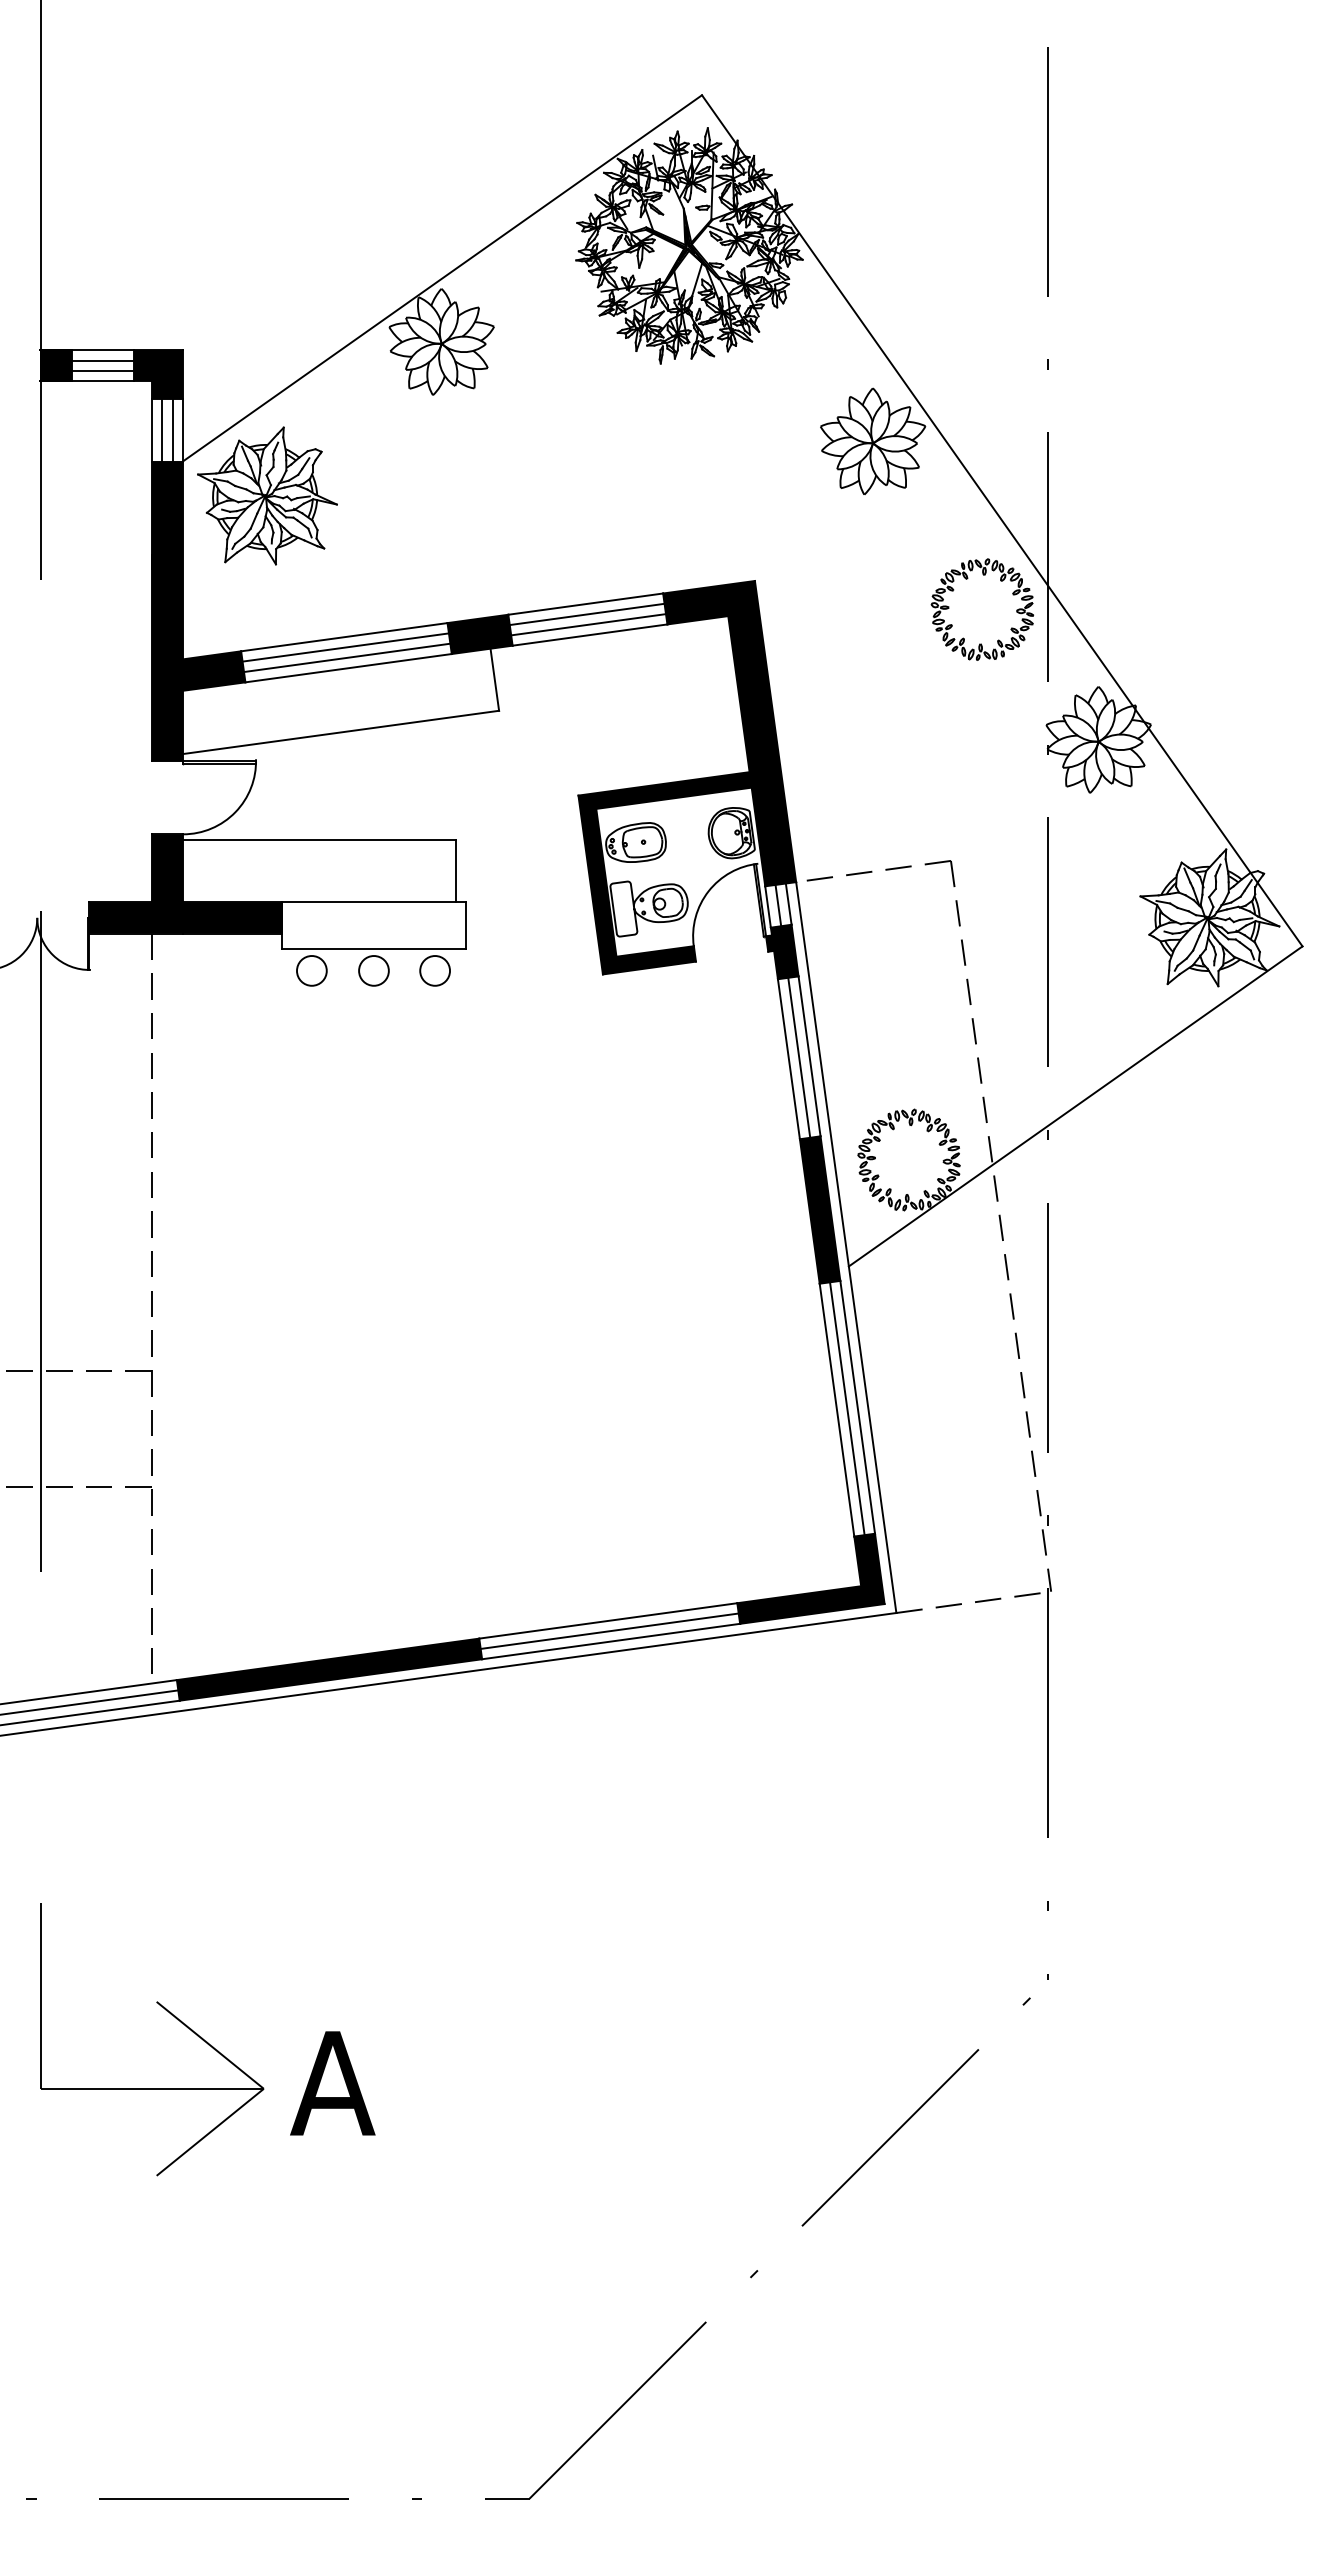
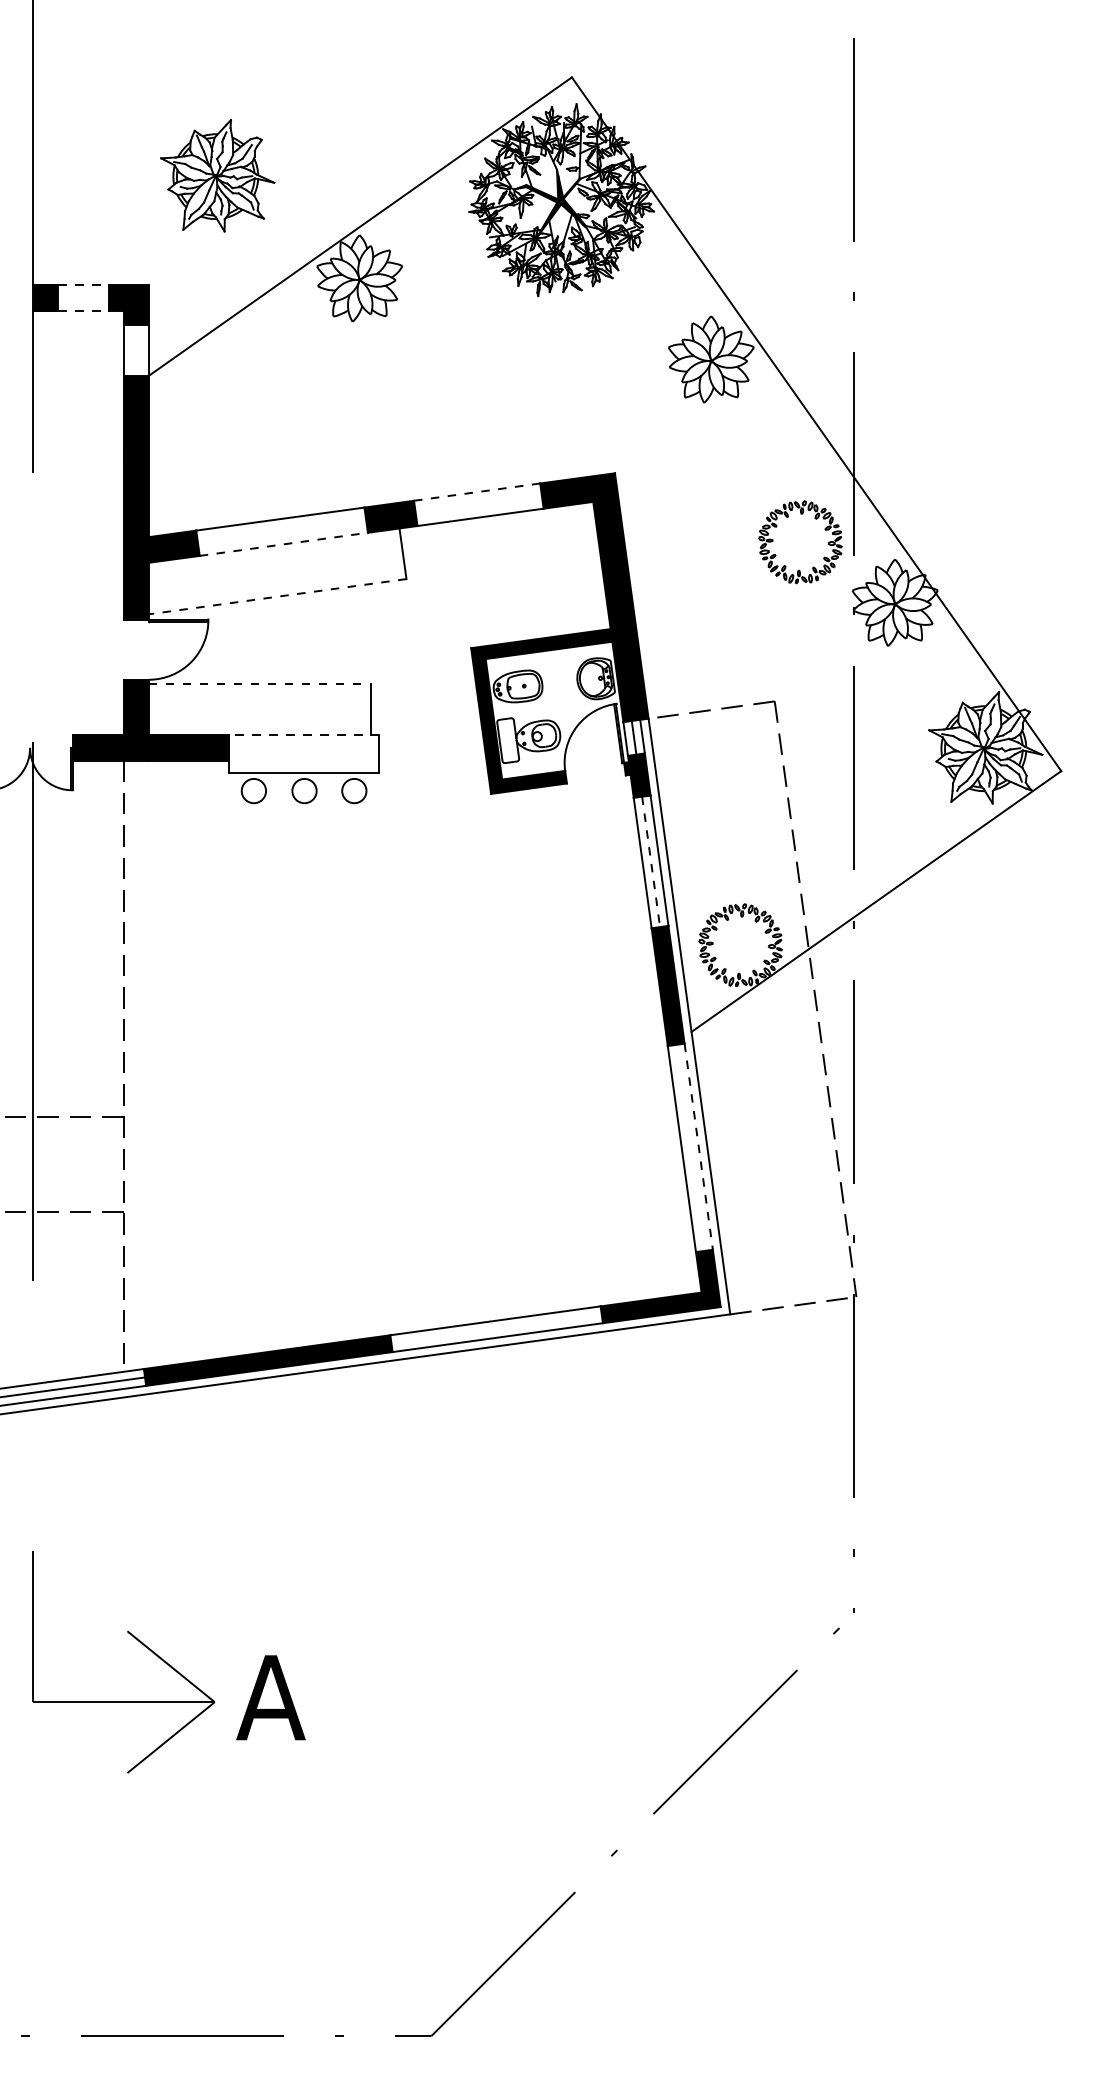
line: (103, 350) -> (84, 285), solid -> dashed
line: (102, 360) -> (83, 293), removed
line: (102, 371) -> (83, 302), removed
line: (103, 381) -> (84, 310), solid -> dashed
line: (162, 430) -> (132, 350), removed
line: (172, 430) -> (140, 350), removed
part: (267, 495) -> (217, 175), moved
line: (586, 604) -> (477, 492), solid -> dashed
part: (949, 608) -> (773, 541), moved
line: (586, 614) -> (477, 500), removed
line: (588, 624) -> (479, 508), removed
line: (345, 647) -> (281, 527), removed
line: (346, 657) -> (282, 535), removed
line: (349, 668) -> (284, 544), solid -> dashed
line: (340, 732) -> (277, 596), solid -> dashed
line: (319, 839) -> (260, 683), solid -> dashed
line: (373, 902) -> (304, 735), solid -> dashed
line: (799, 1057) -> (651, 861), solid -> dashed
line: (857, 1407) -> (698, 1146), solid -> dashed
line: (847, 1408) -> (690, 1147), removed
line: (609, 1630) -> (496, 1328), removed

